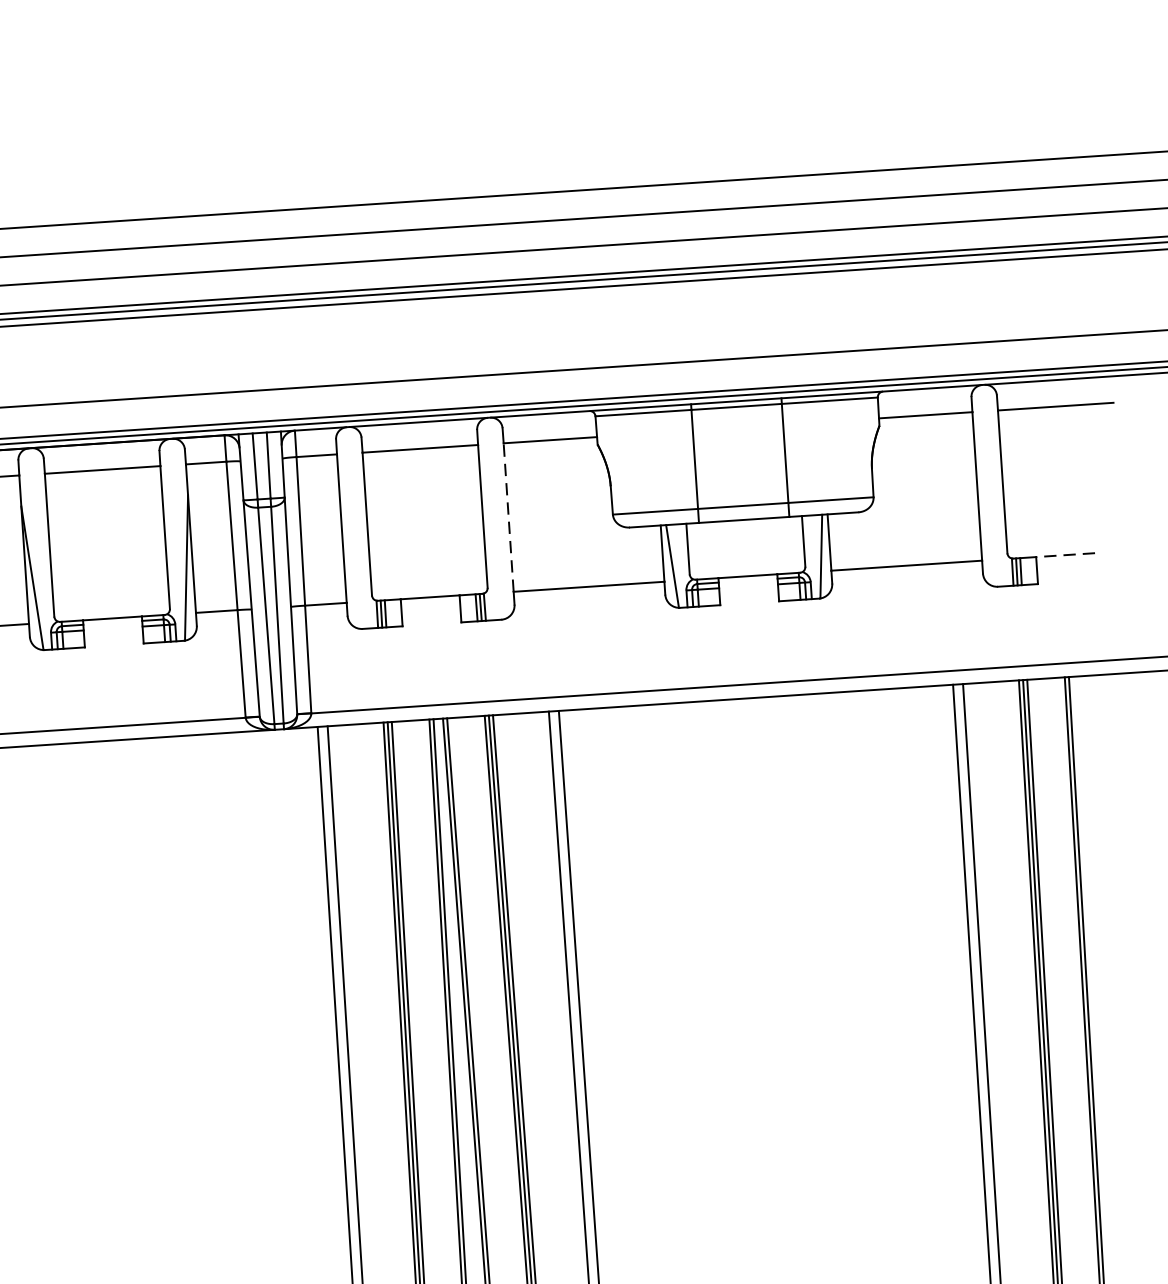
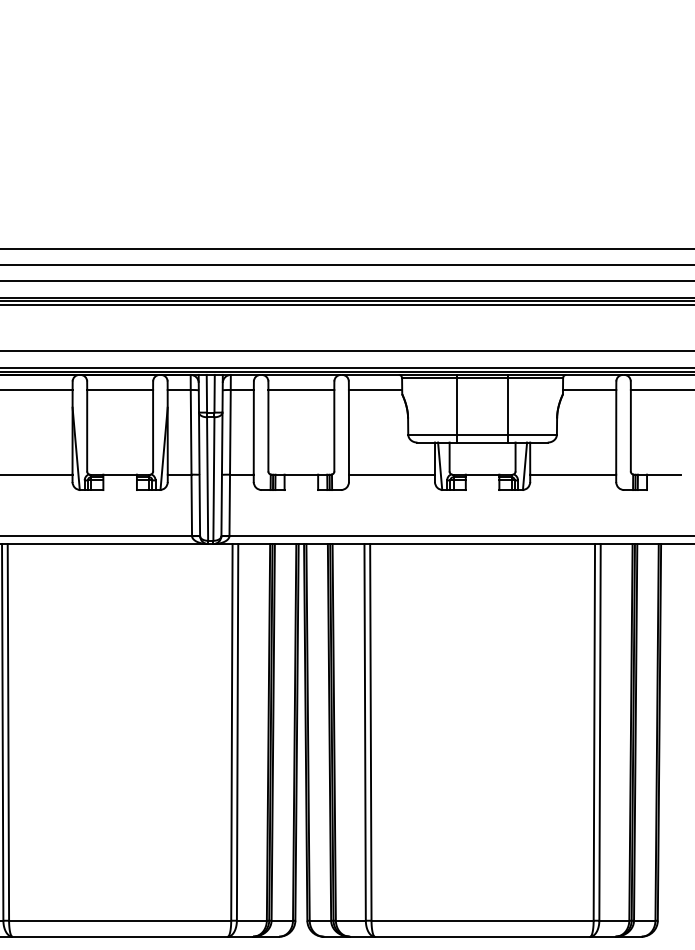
line: (507, 516) -> (348, 431), dashed -> solid
line: (1065, 554) -> (663, 474), dashed -> solid

